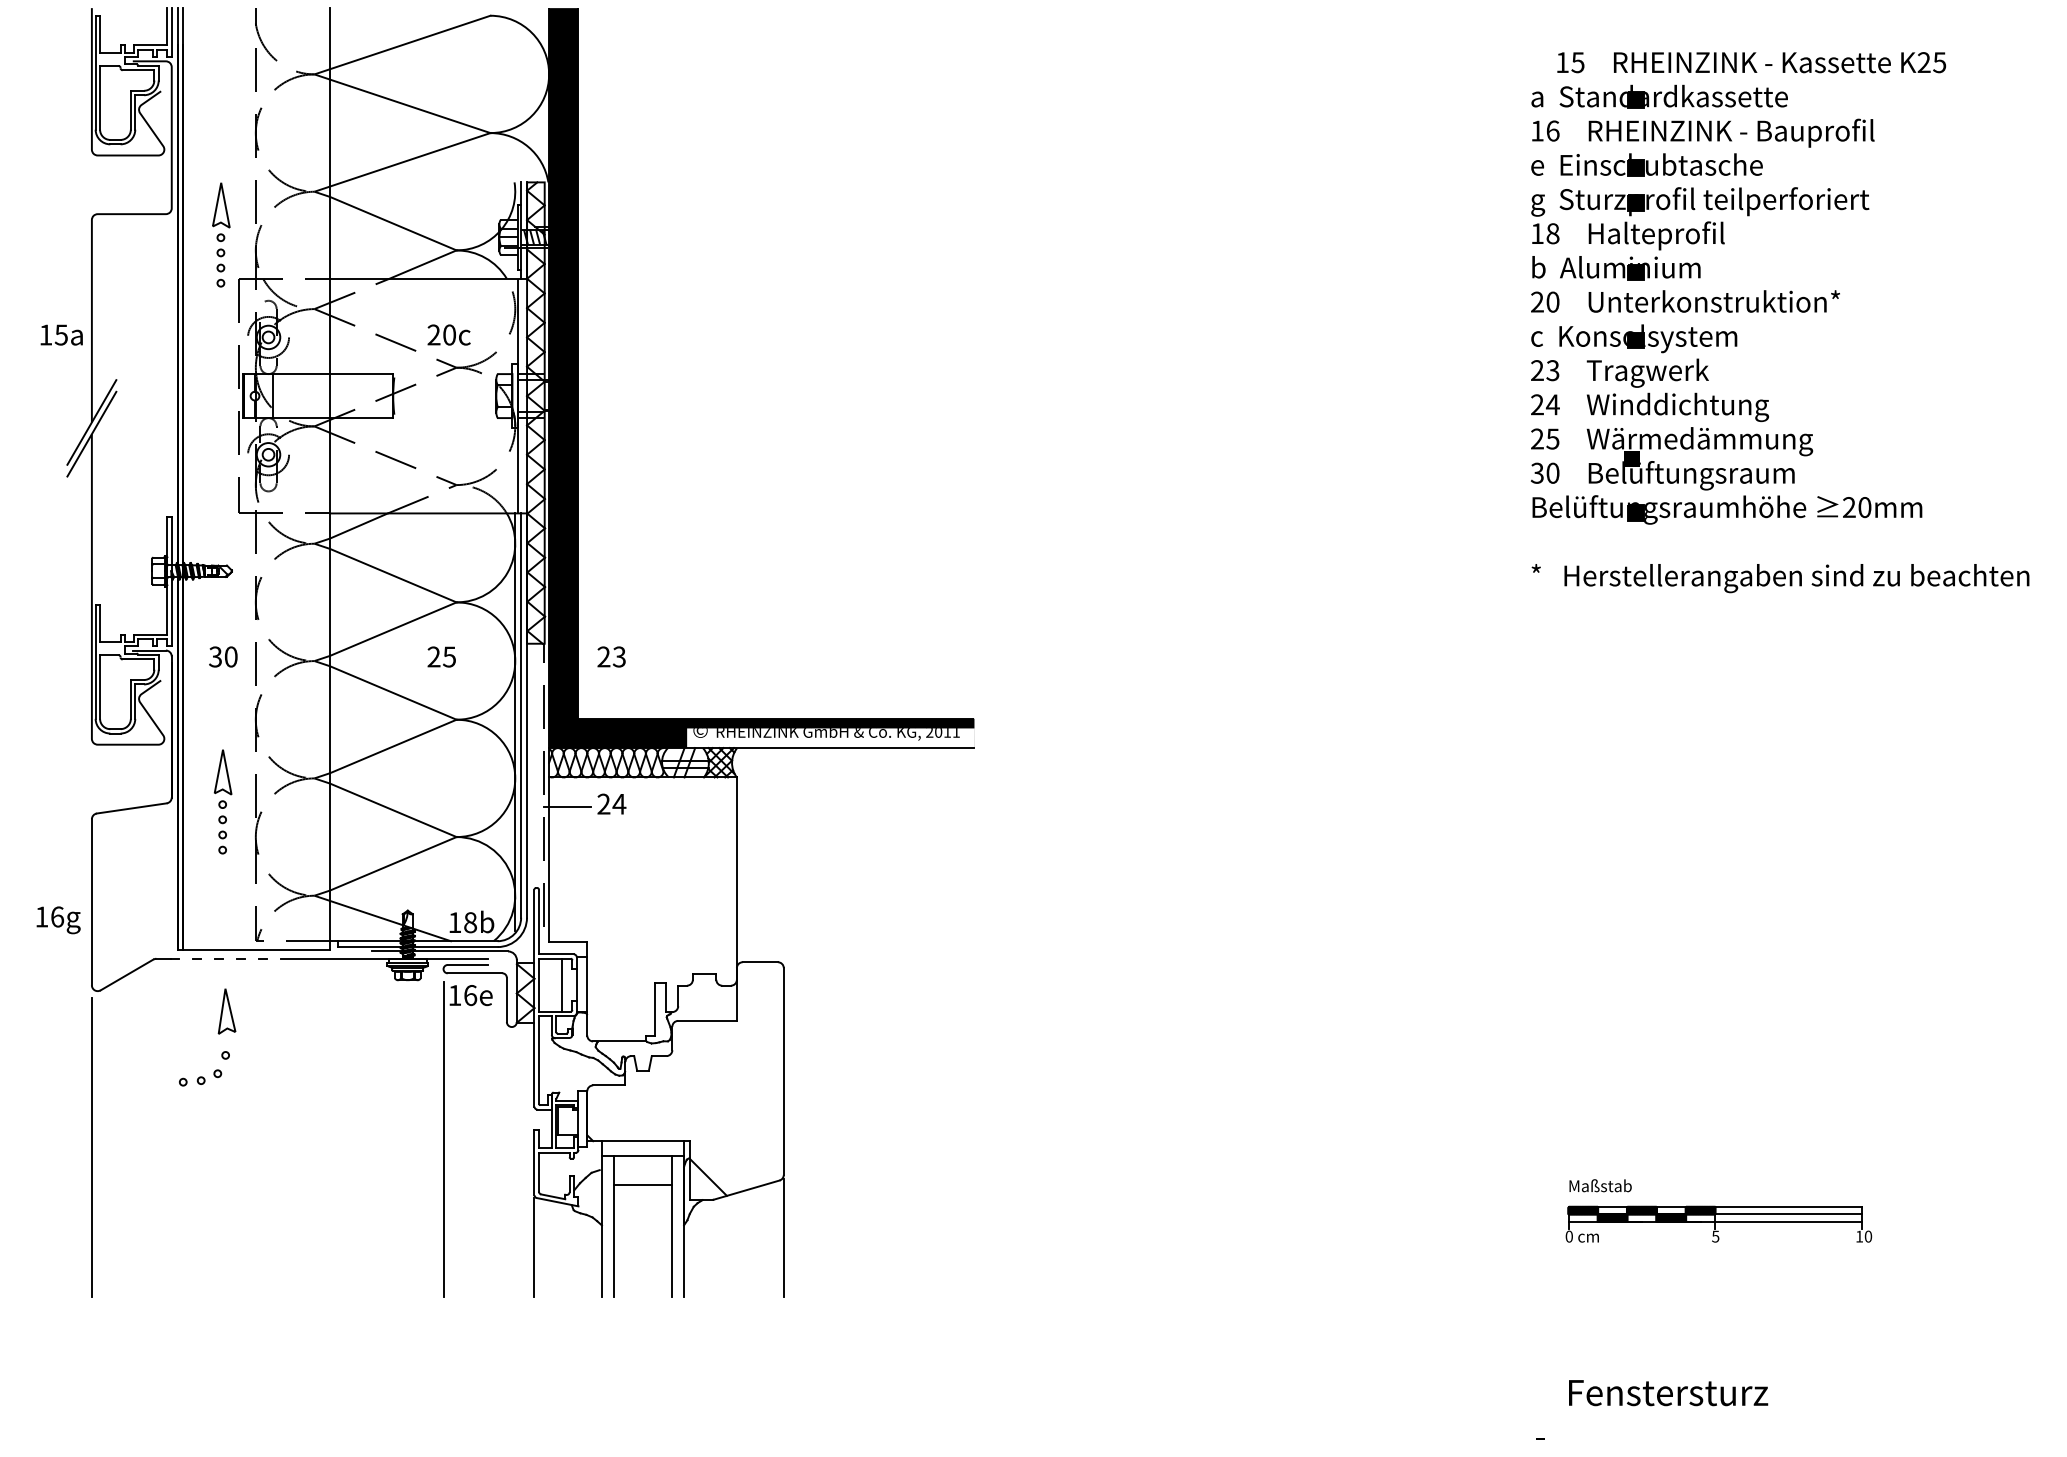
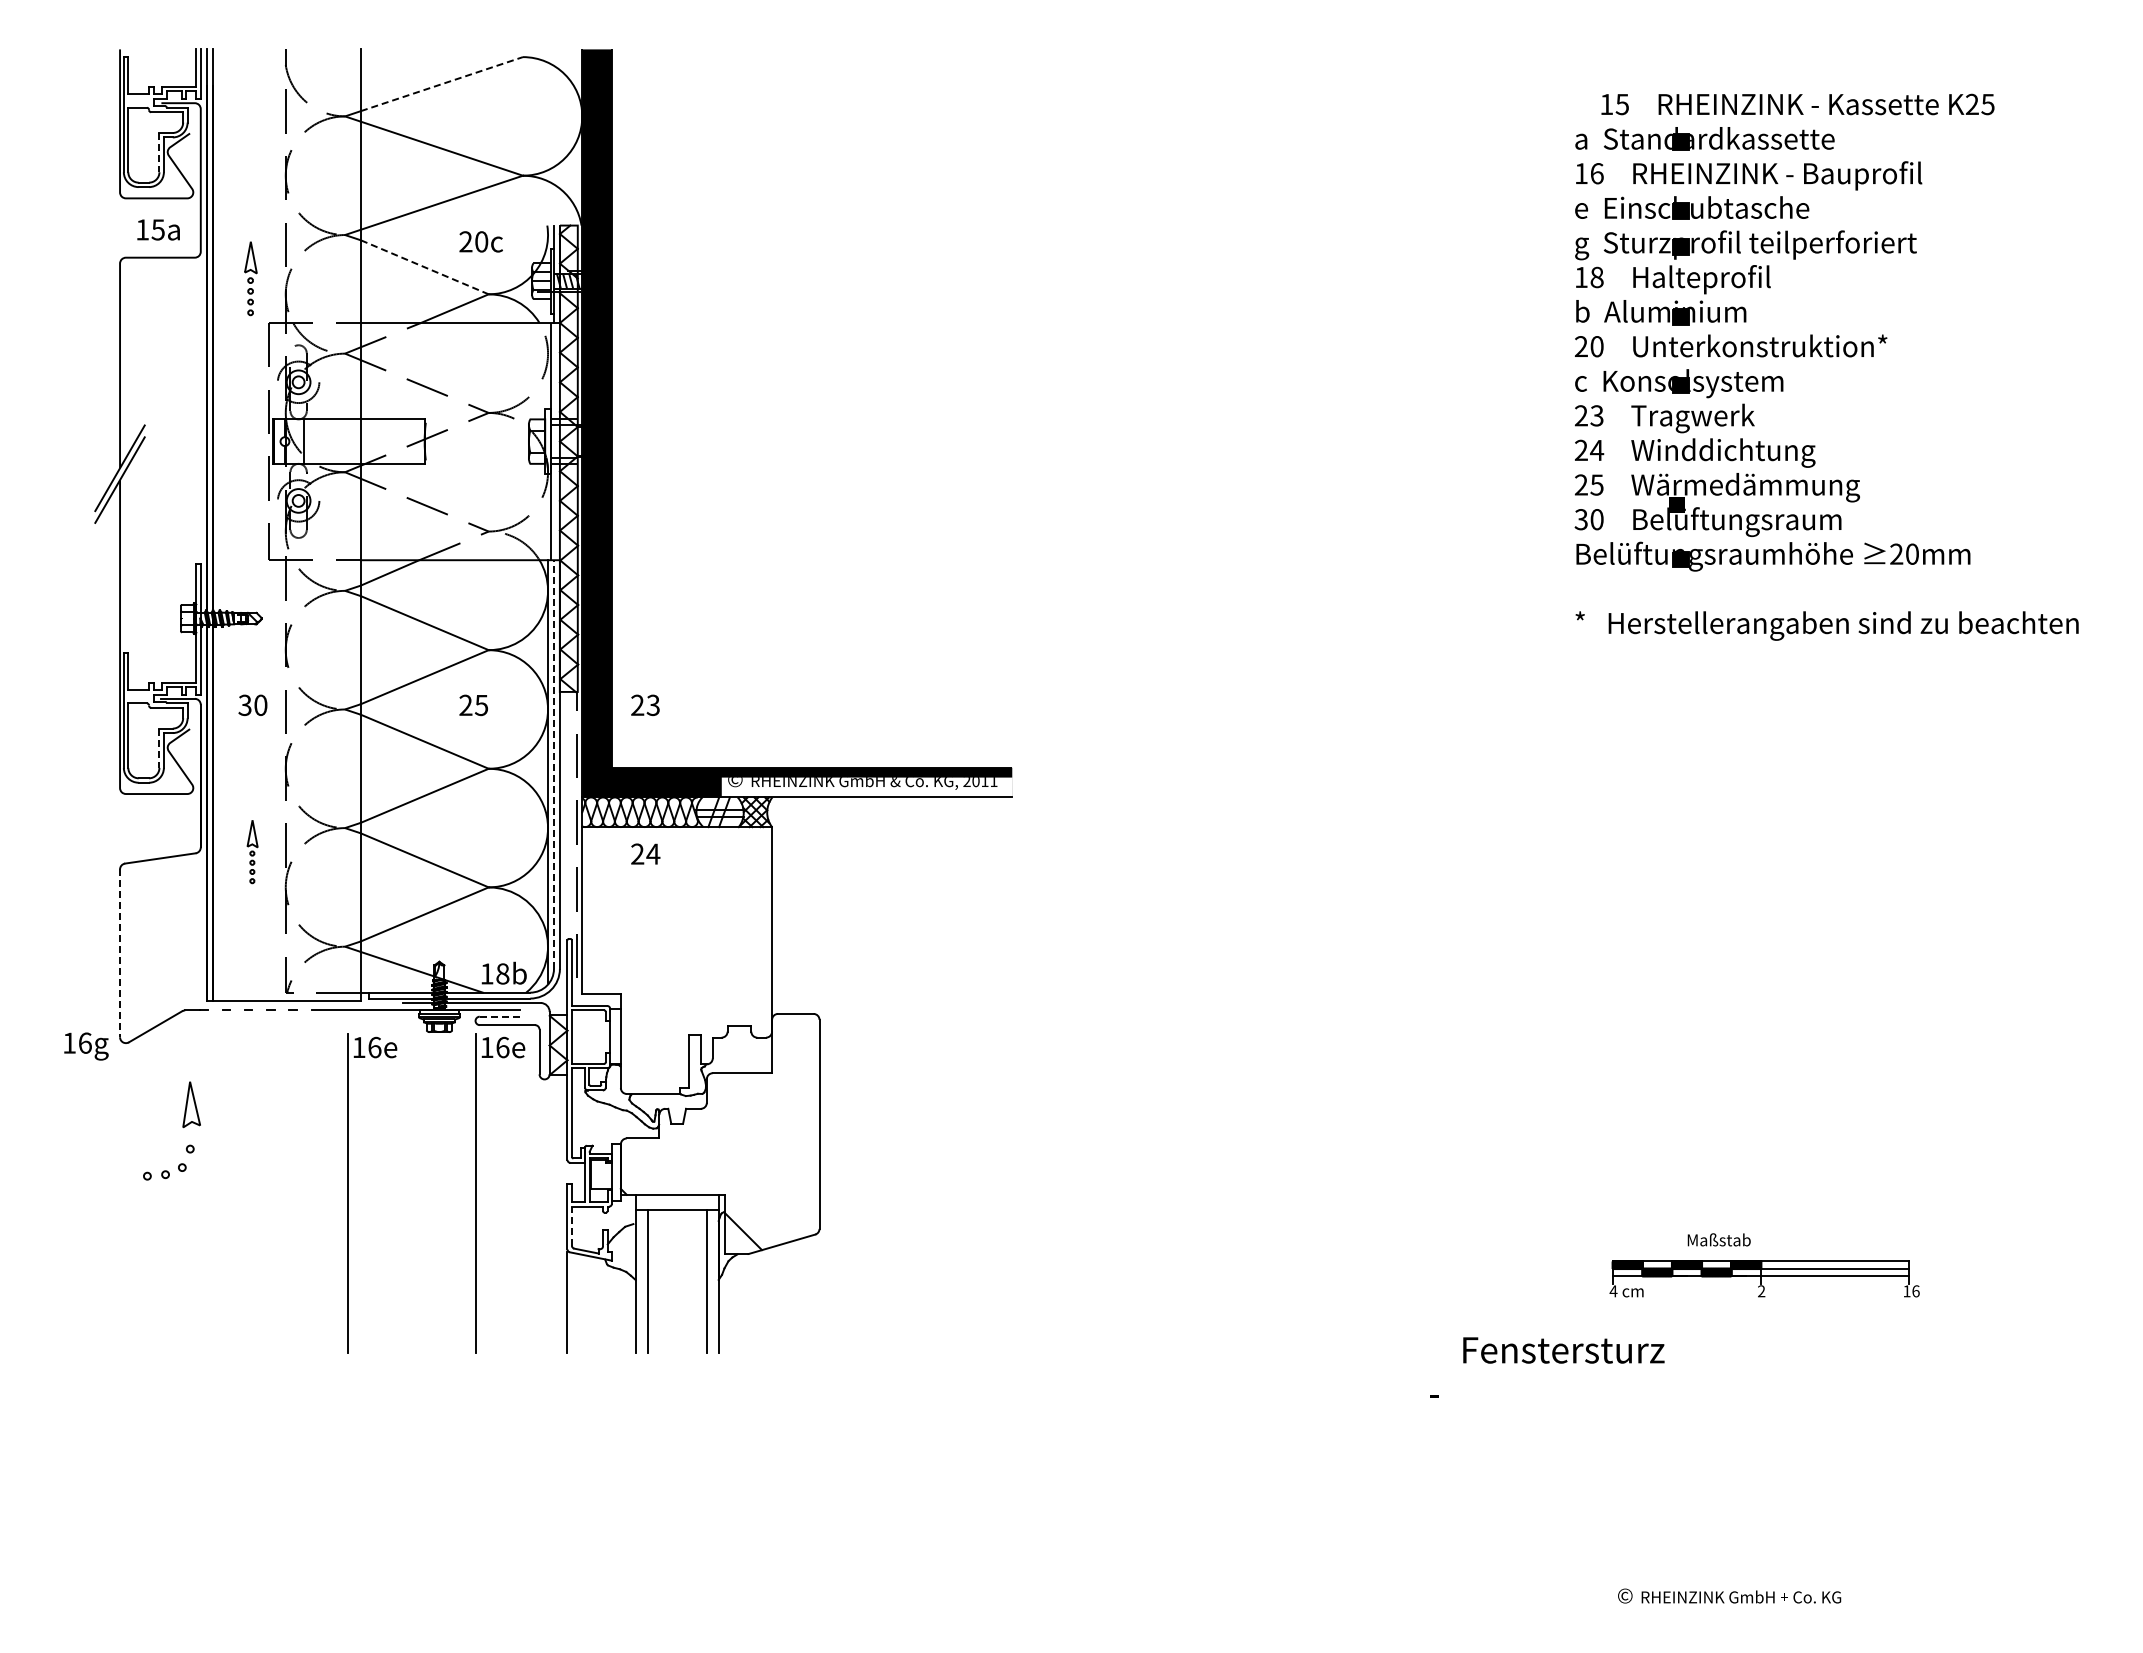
line: (410, 41) -> (442, 83), solid -> dashed
line: (130, 110) -> (159, 152), solid -> dashed
line: (394, 223) -> (425, 267), solid -> dashed
part: (220, 234) -> (250, 278), size x0.7
text: (61, 334) -> (158, 229), moved
text: (448, 334) -> (480, 241), moved
line: (130, 699) -> (159, 748), solid -> dashed
line: (520, 715) -> (553, 764), solid -> dashed
part: (222, 801) -> (252, 851), size x0.6
line: (567, 806) -> (600, 856), removed
line: (92, 902) -> (120, 953), solid -> dashed
text: (58, 920) -> (86, 1046), moved
line: (468, 964) -> (500, 1016), solid -> dashed
line: (562, 984) -> (595, 1036), removed
part: (217, 1034) -> (182, 1127), moved
part: (317, 1139) -> (348, 1193), added
line: (92, 1147) -> (120, 1201), removed
line: (538, 1172) -> (571, 1226), solid -> dashed
line: (642, 1185) -> (676, 1239), removed
text: (1599, 1185) -> (1718, 1239), moved
text: (1569, 1236) -> (1613, 1291), 0 -> 4
text: (1715, 1236) -> (1761, 1291), 5 -> 2
text: (1867, 1236) -> (1915, 1291), 10 -> 16
line: (783, 1237) -> (819, 1292), removed
text: (1652, 1409) -> (1547, 1367), moved

